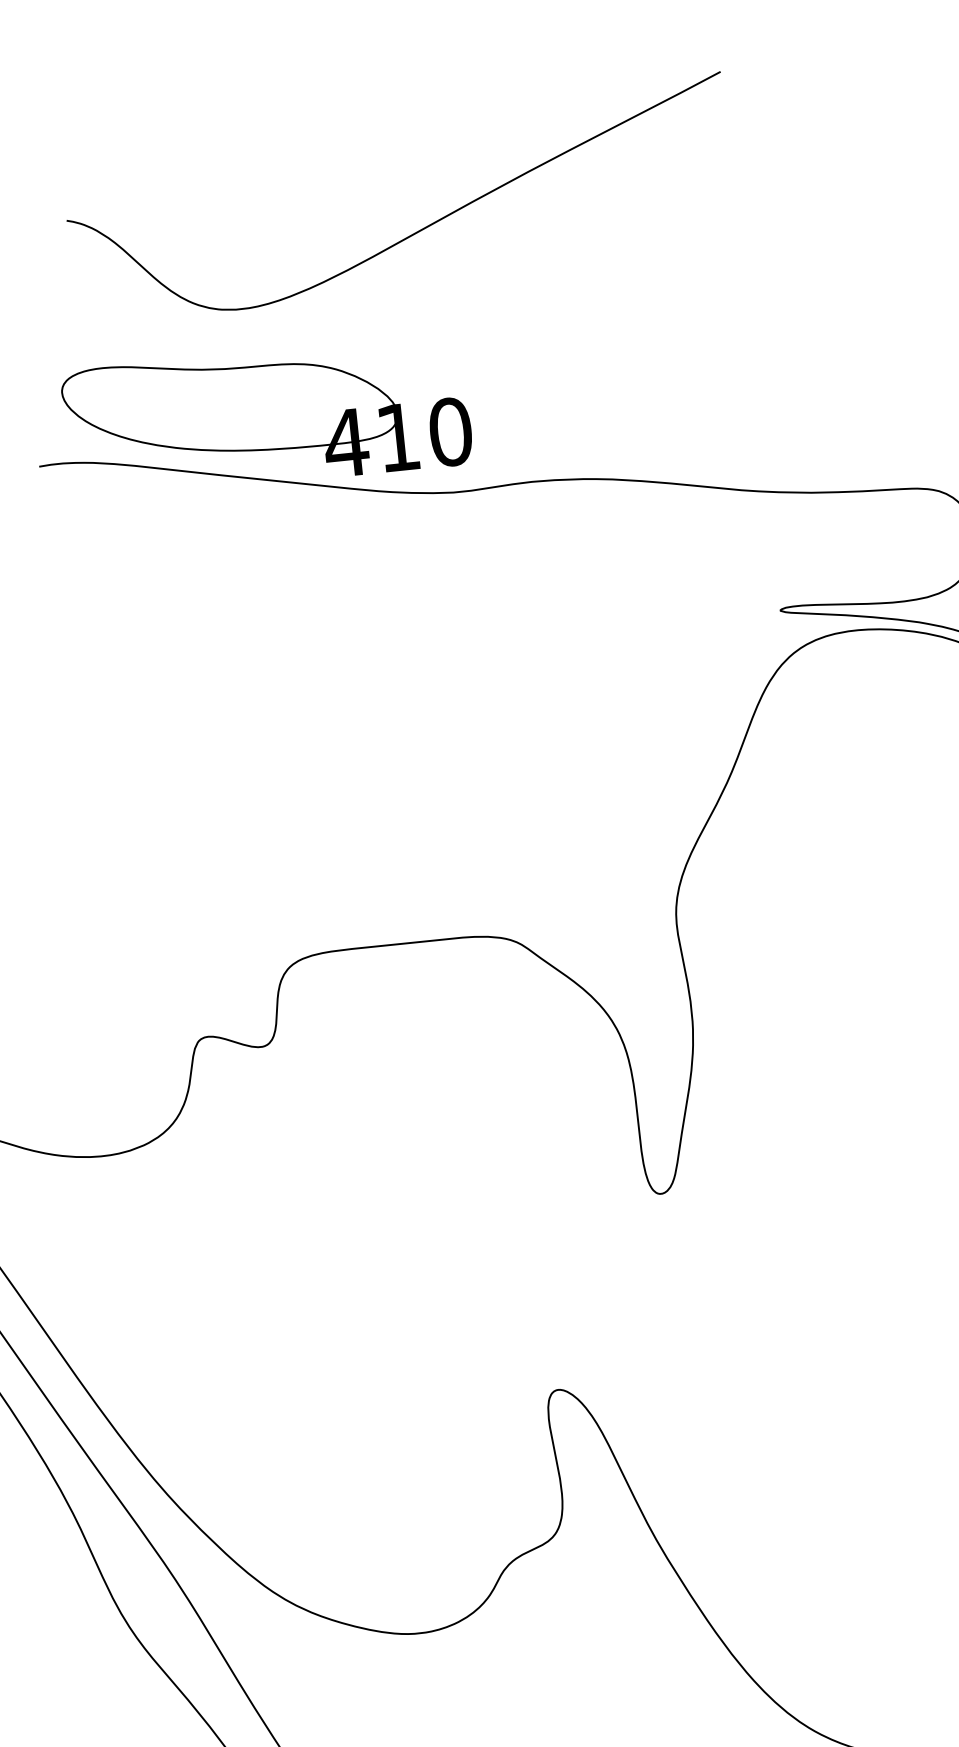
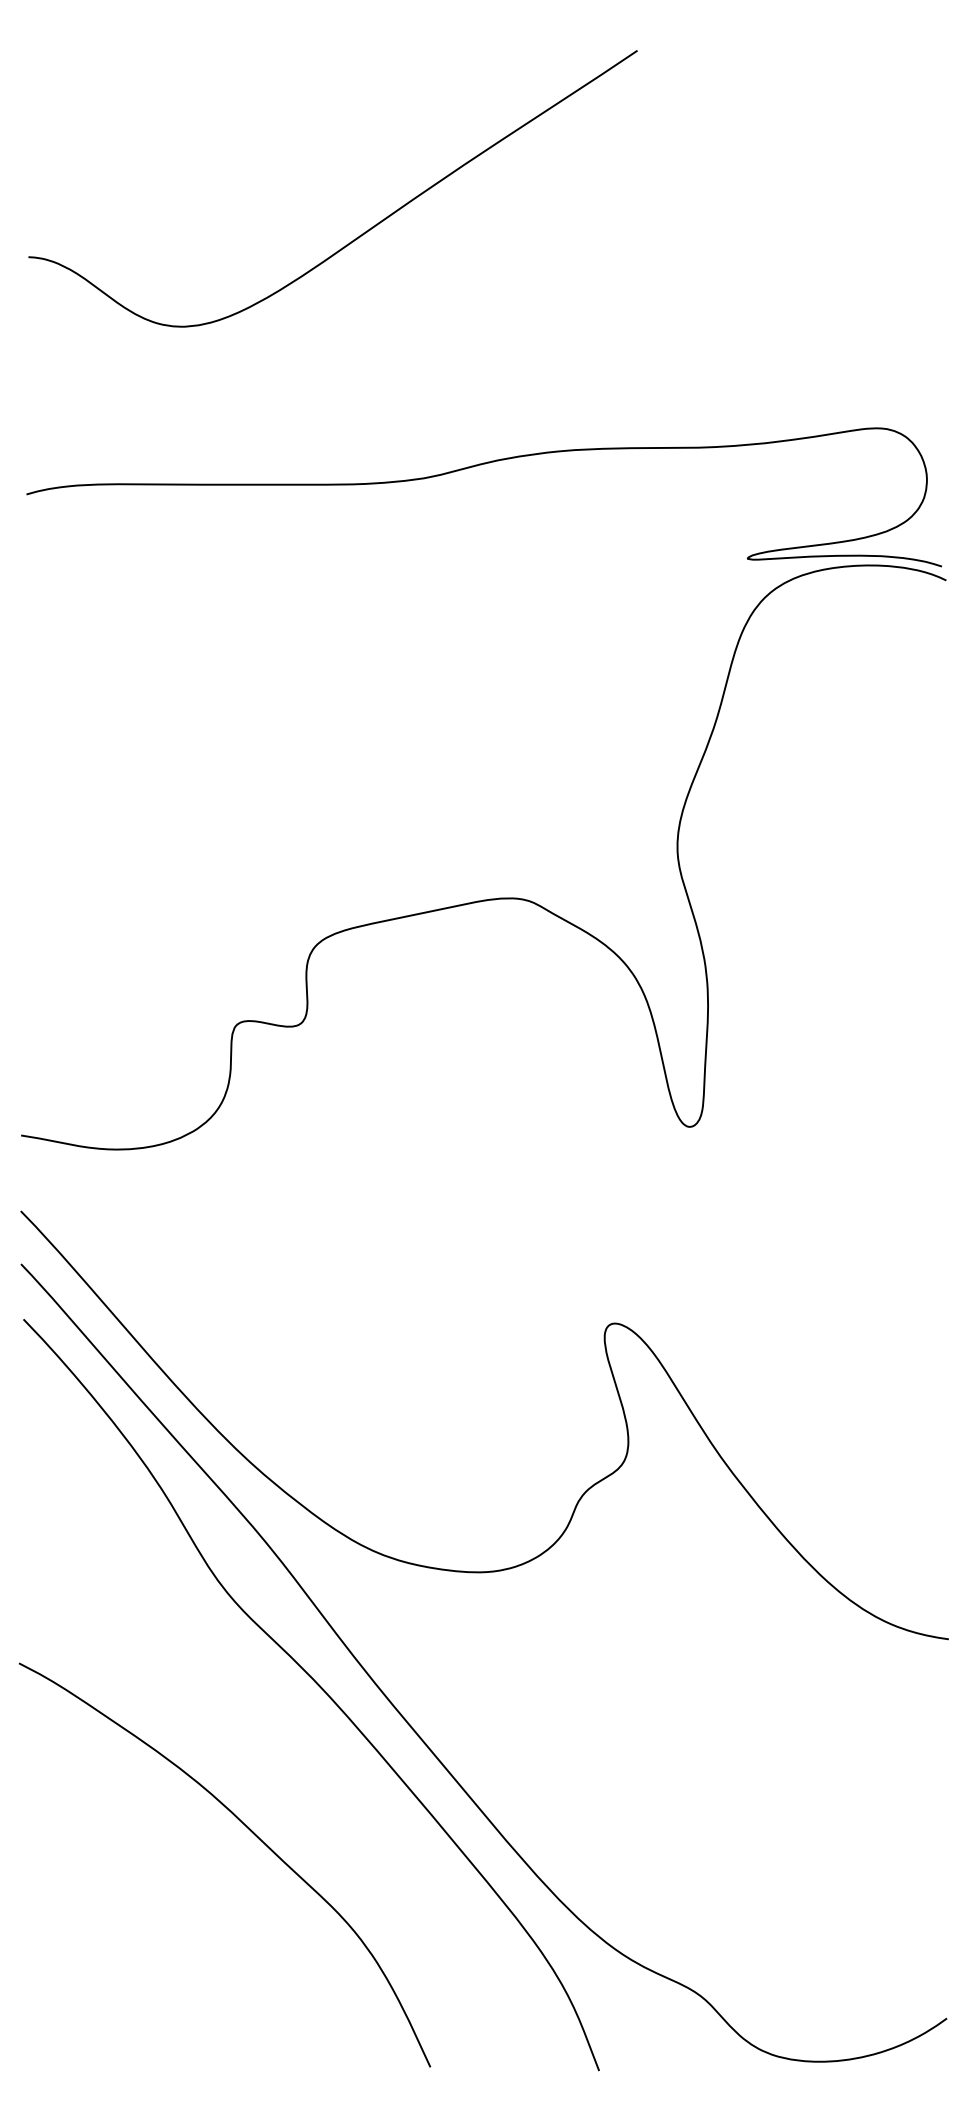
part: (266, 412) -> (237, 420), removed

